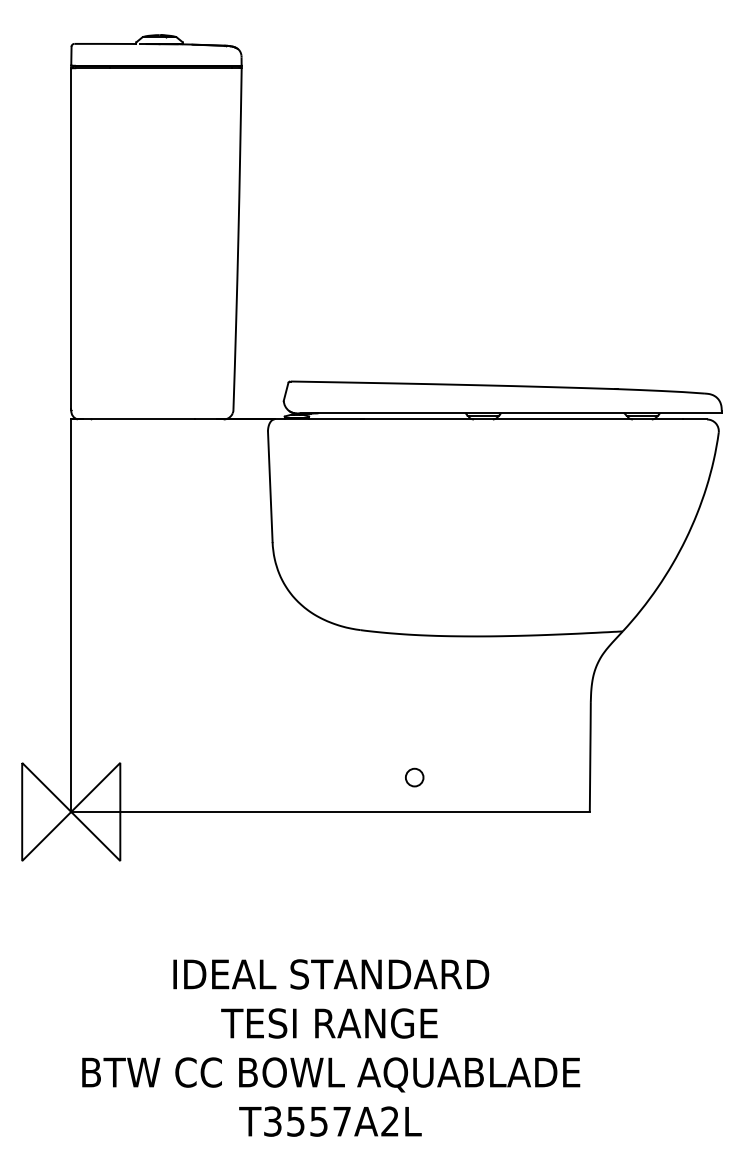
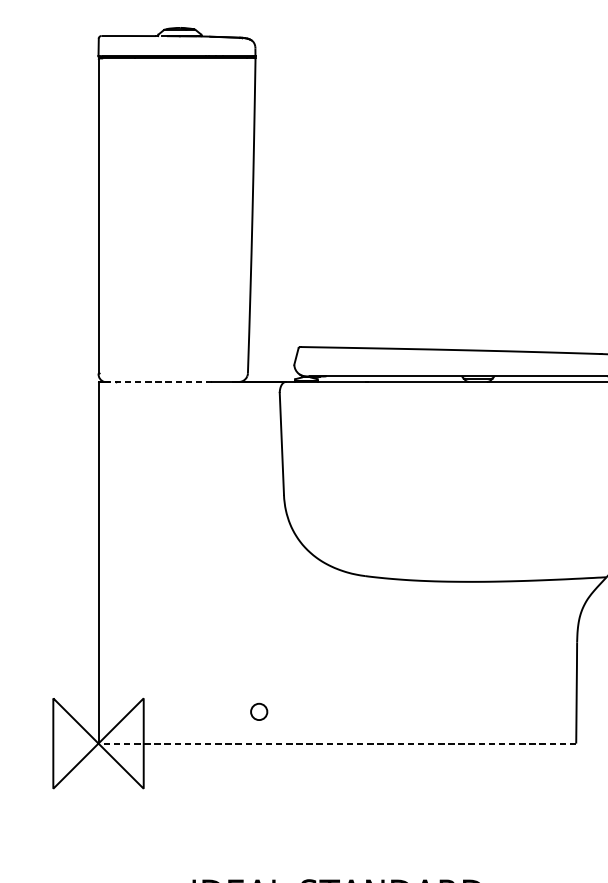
line: (138, 419) -> (160, 382), solid -> dashed
circle: (414, 777) -> (259, 711), moved
line: (330, 811) -> (337, 743), solid -> dashed

